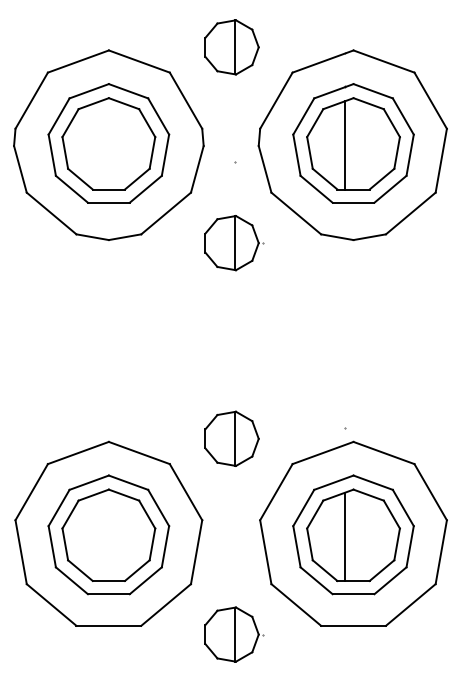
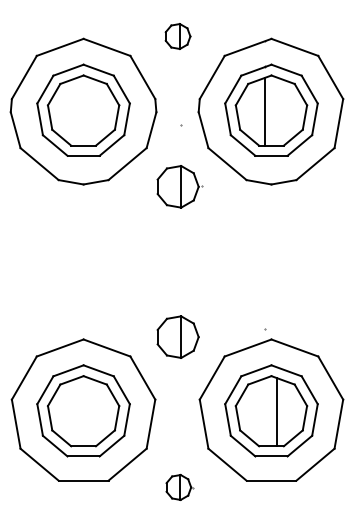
part: (231, 47) -> (177, 36), size x0.6
line: (345, 536) -> (277, 412), moved
part: (233, 634) -> (179, 487), size x0.6

